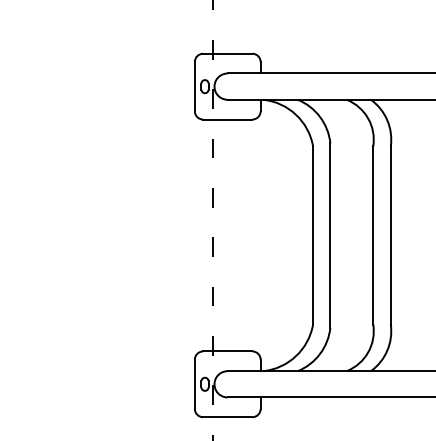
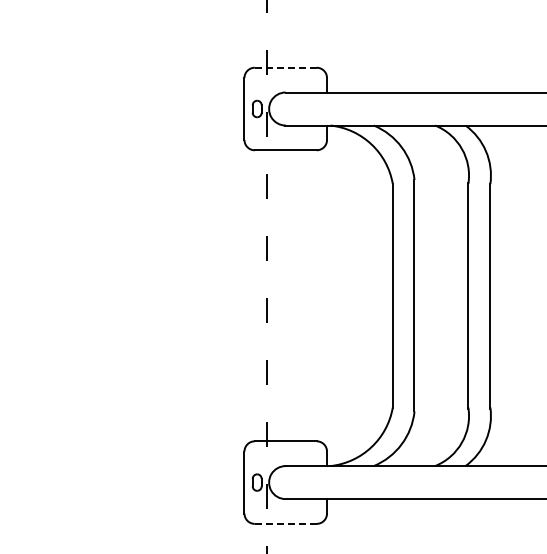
line: (227, 53) -> (285, 67), solid -> dashed
line: (227, 416) -> (285, 523), solid -> dashed

